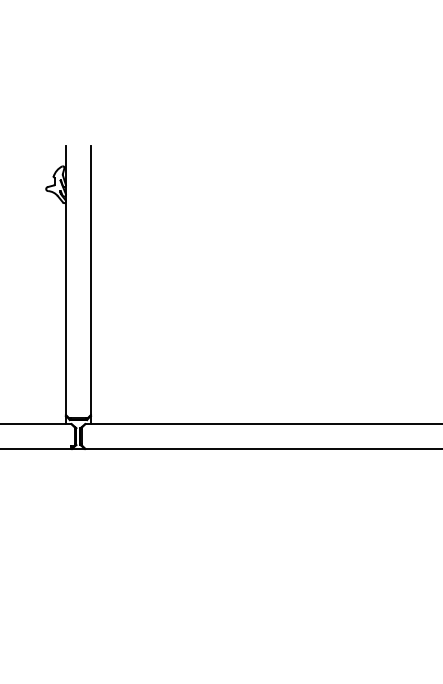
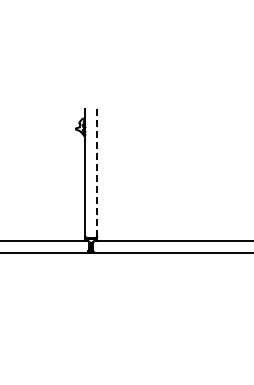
line: (91, 280) -> (97, 172), solid -> dashed

